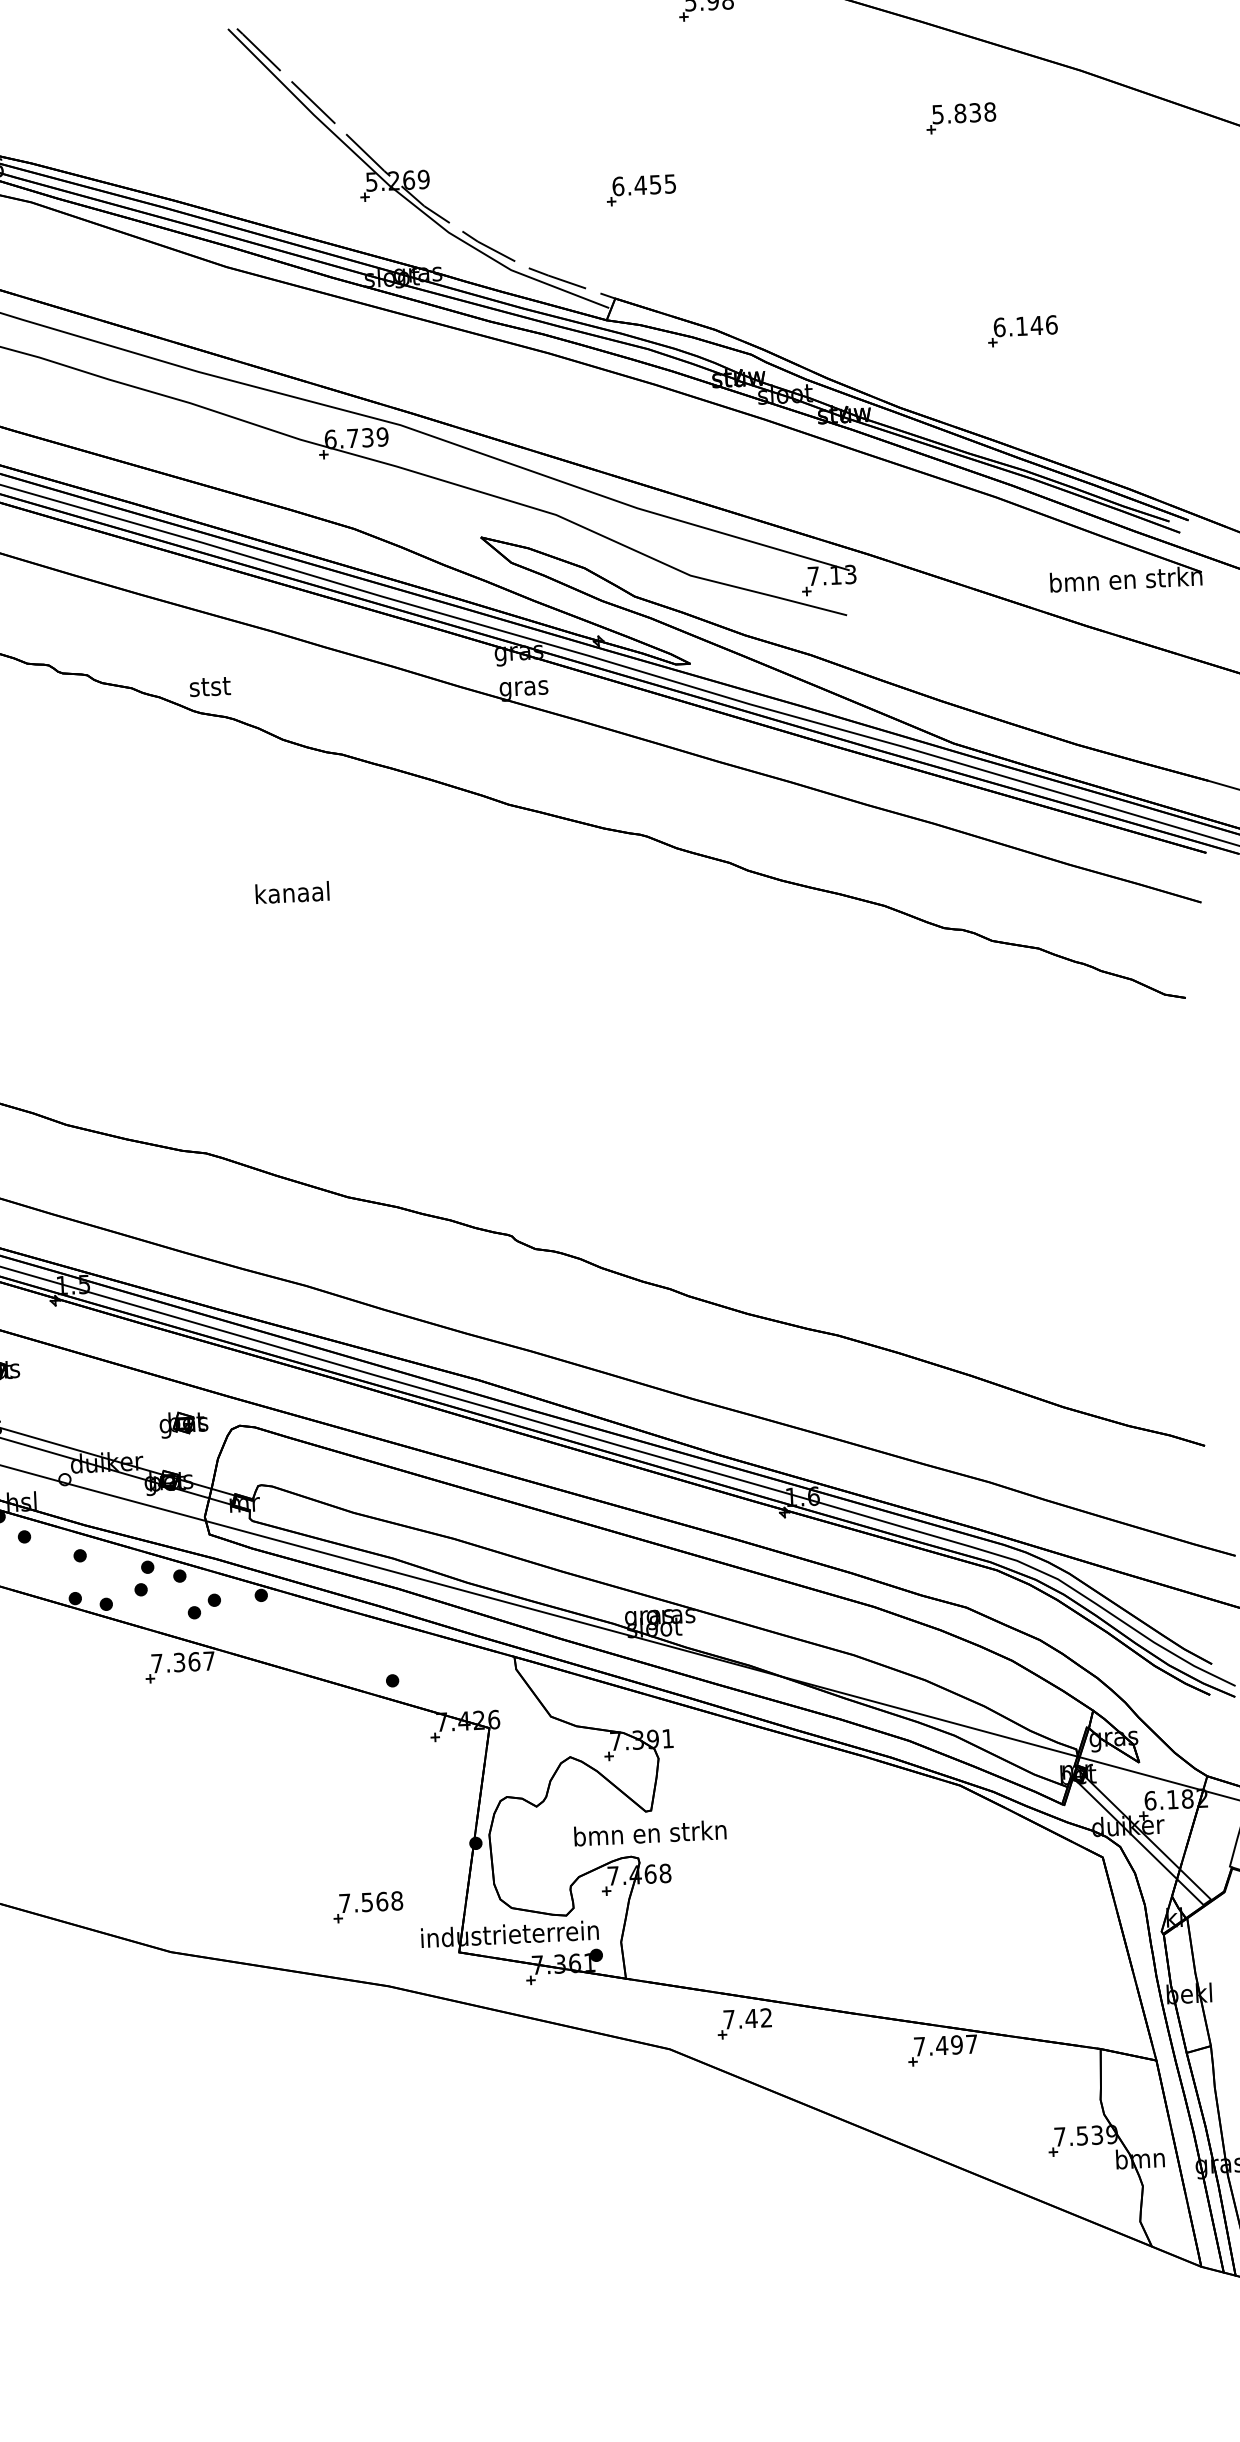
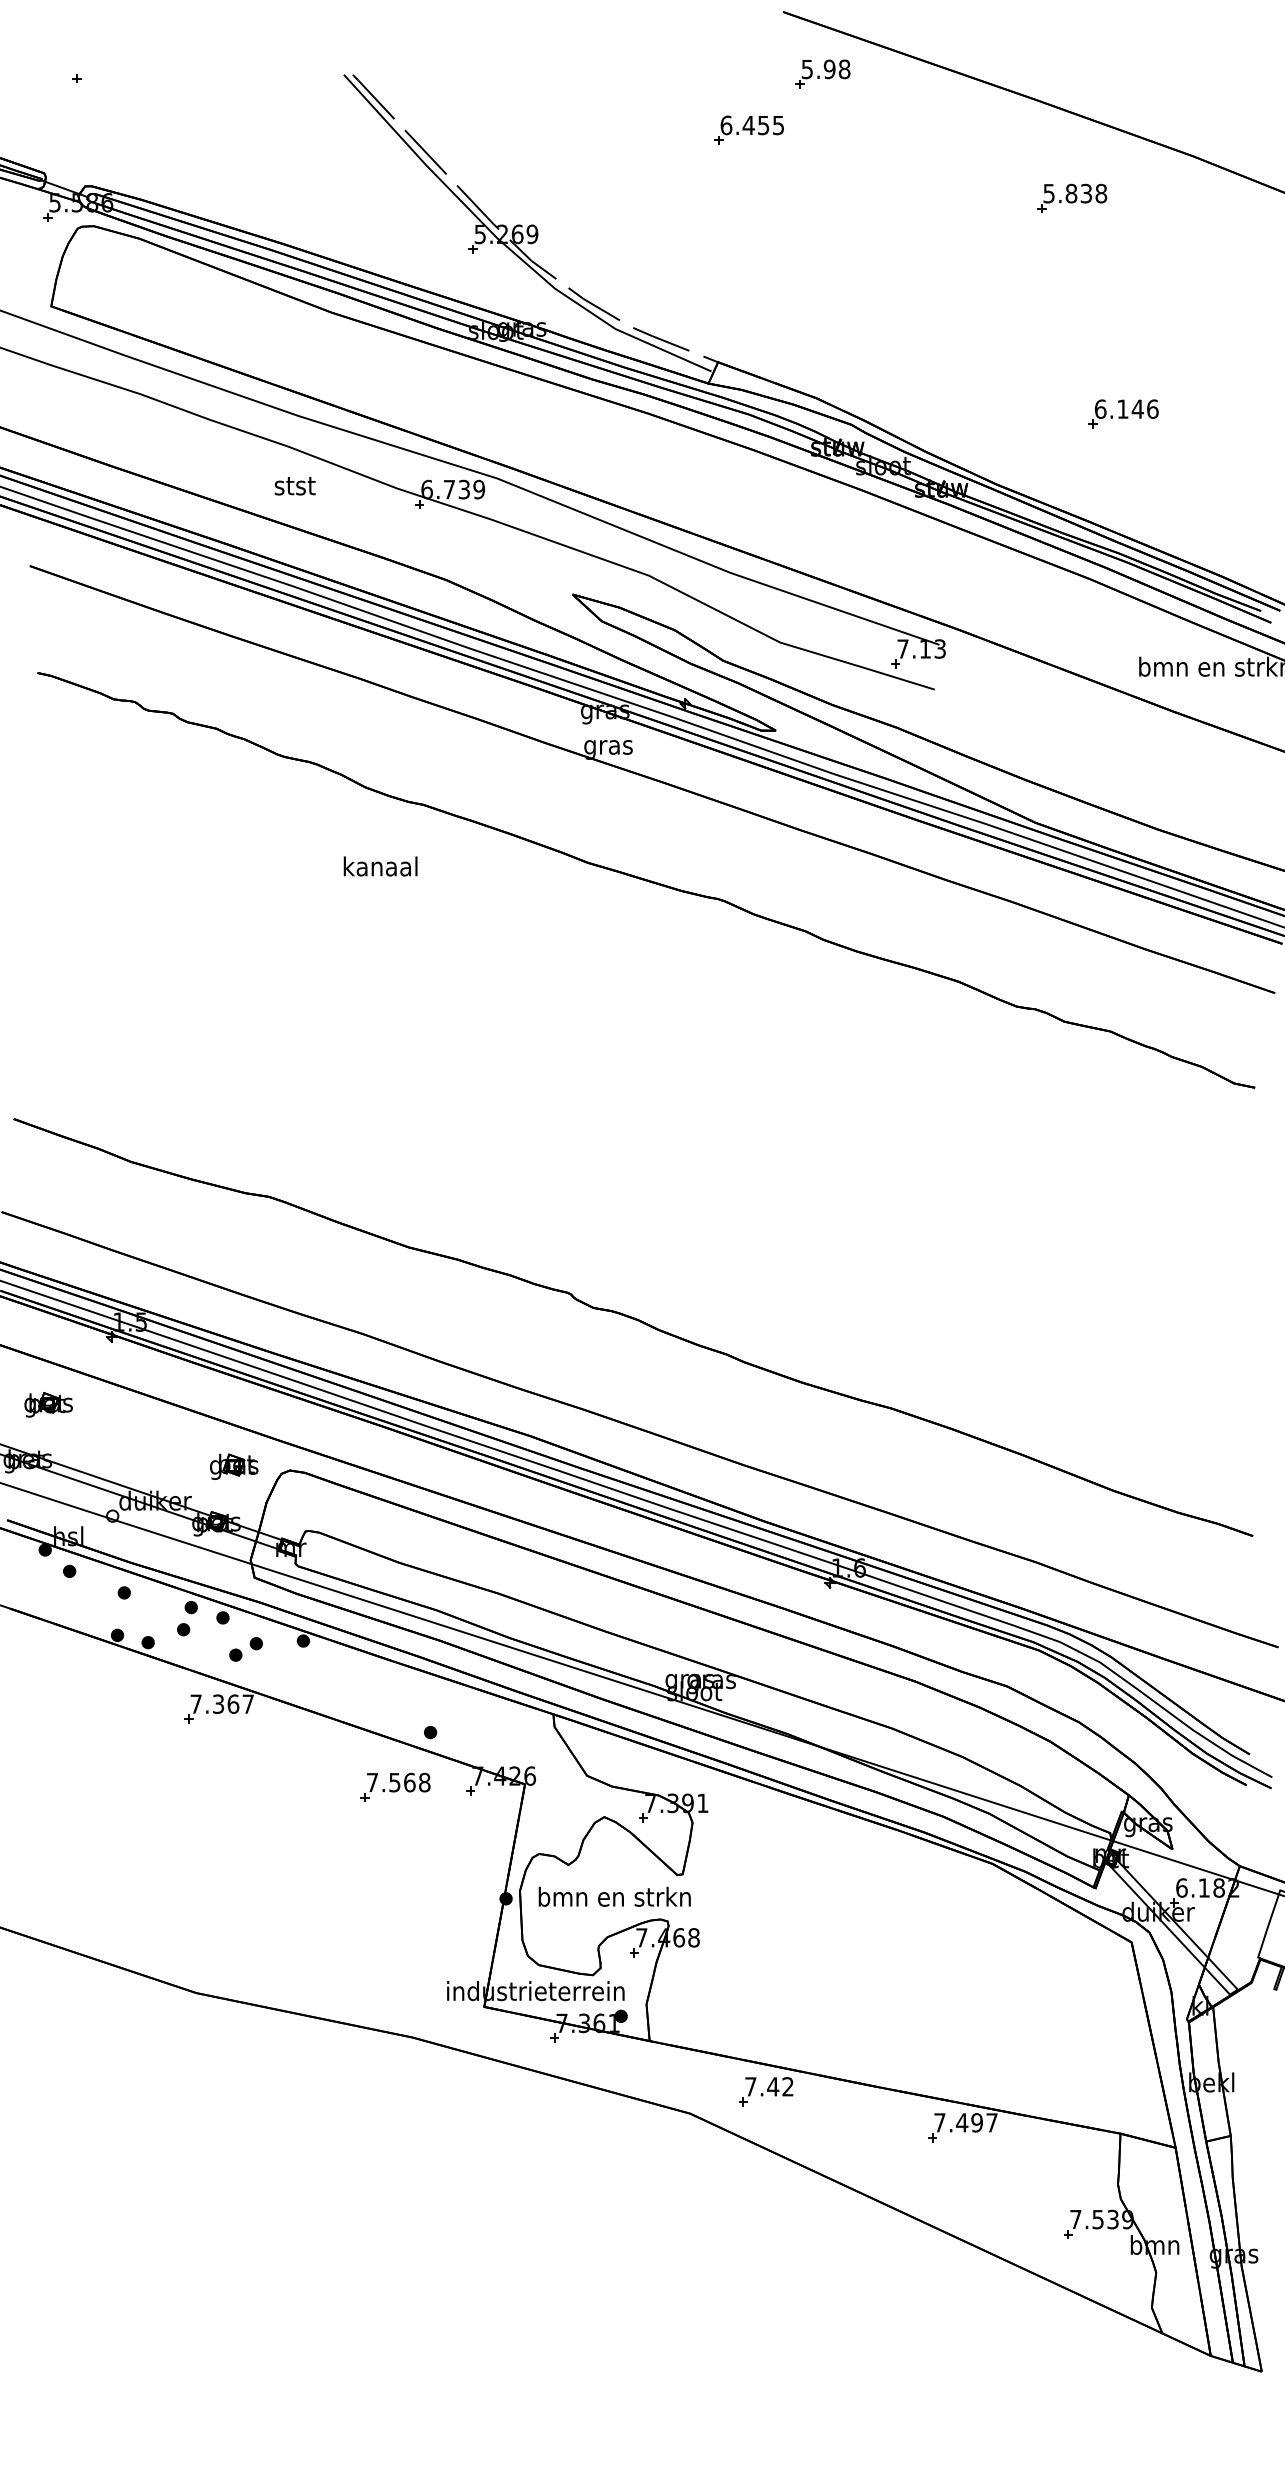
part: (640, 189) -> (748, 129), moved
text: (209, 687) -> (294, 486), moved
text: (292, 892) -> (380, 866), moved
text: (650, 1832) -> (614, 1896), moved
part: (368, 1906) -> (395, 1786), moved

